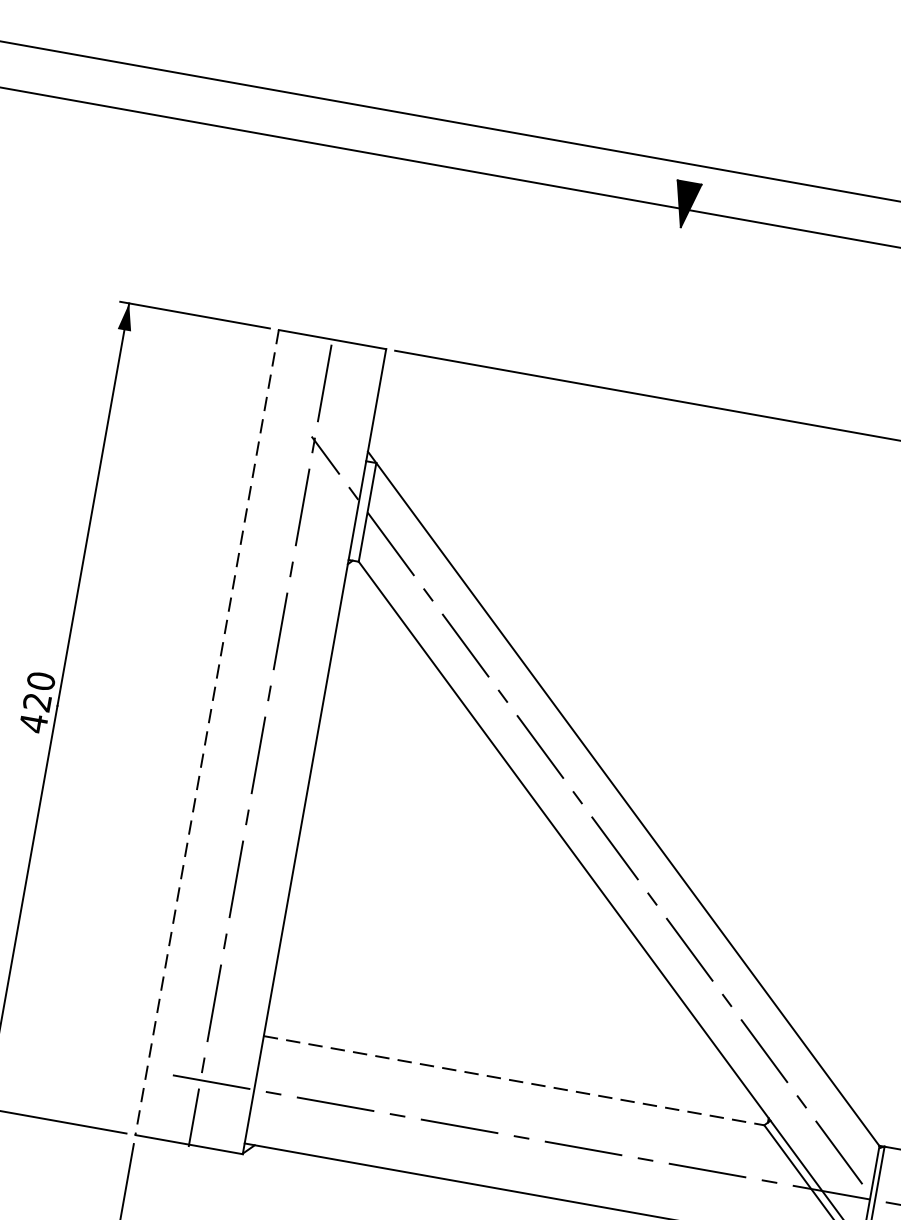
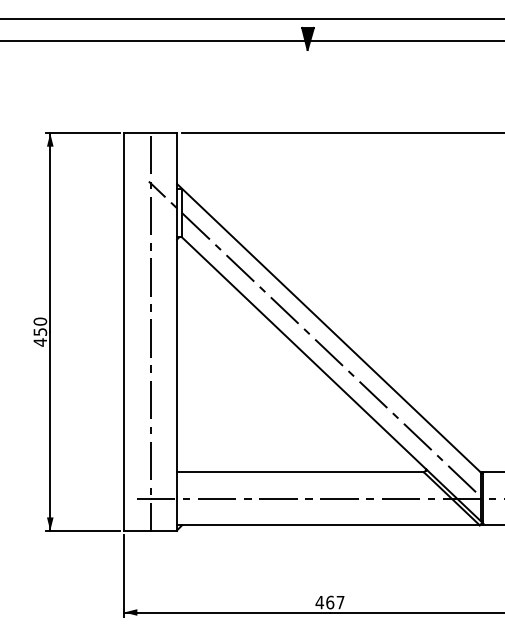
text: (37, 701) -> (40, 331), 420 -> 450
line: (207, 733) -> (124, 332), dashed -> solid
line: (515, 1081) -> (301, 472), dashed -> solid

